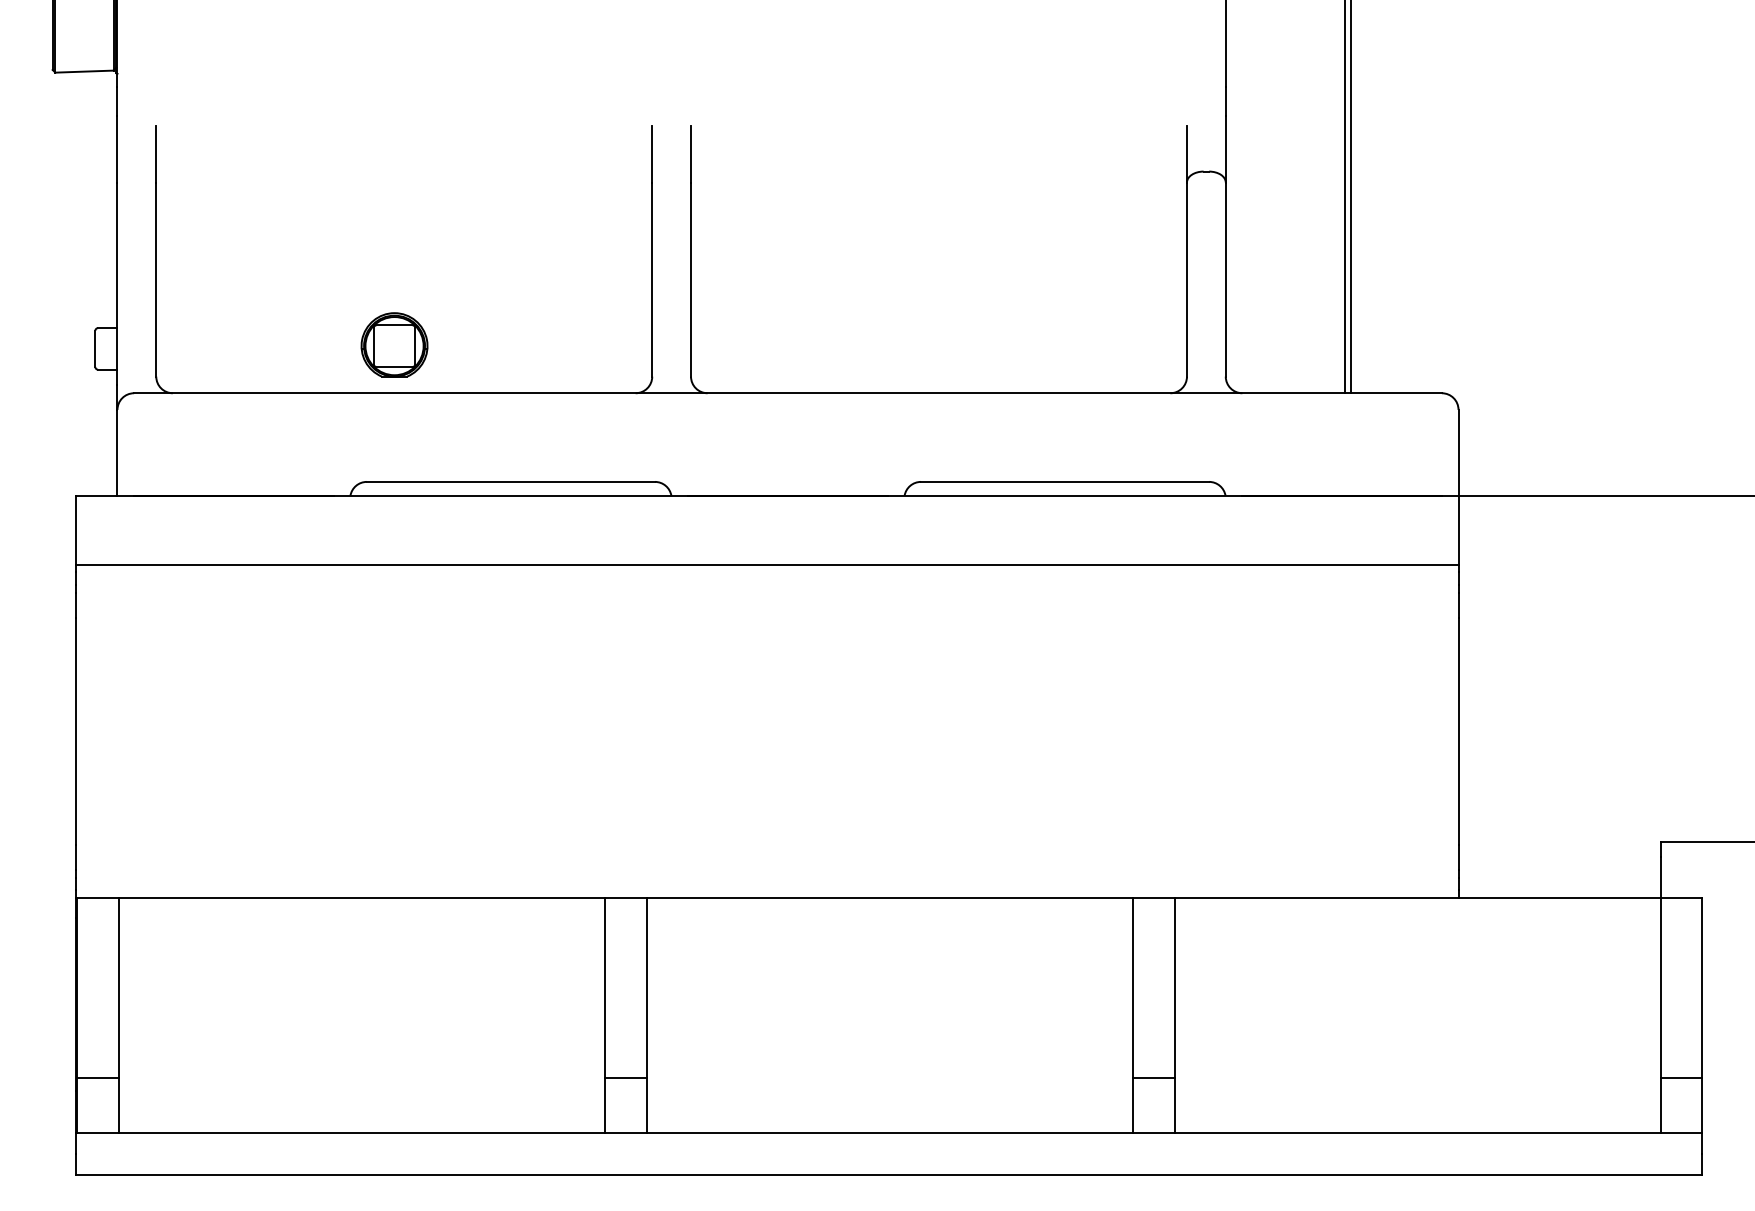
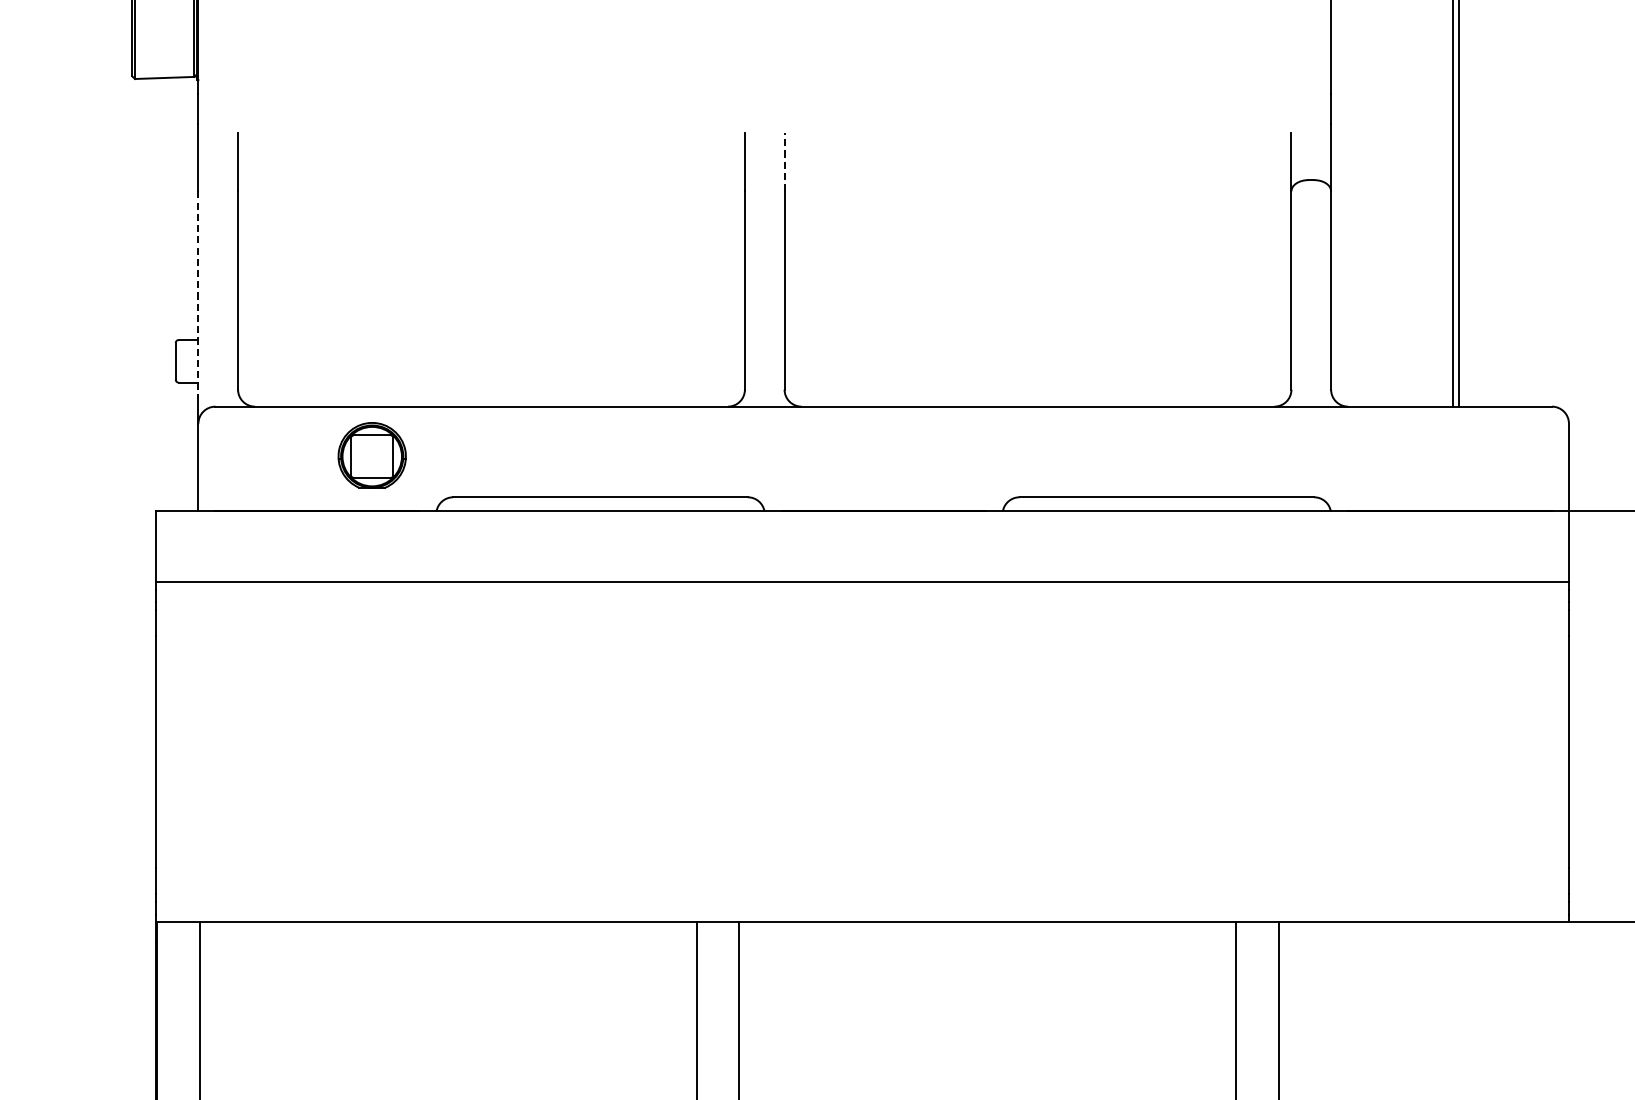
line: (691, 153) -> (785, 161), solid -> dashed
line: (117, 284) -> (198, 295), solid -> dashed
part: (394, 344) -> (372, 454), moved

